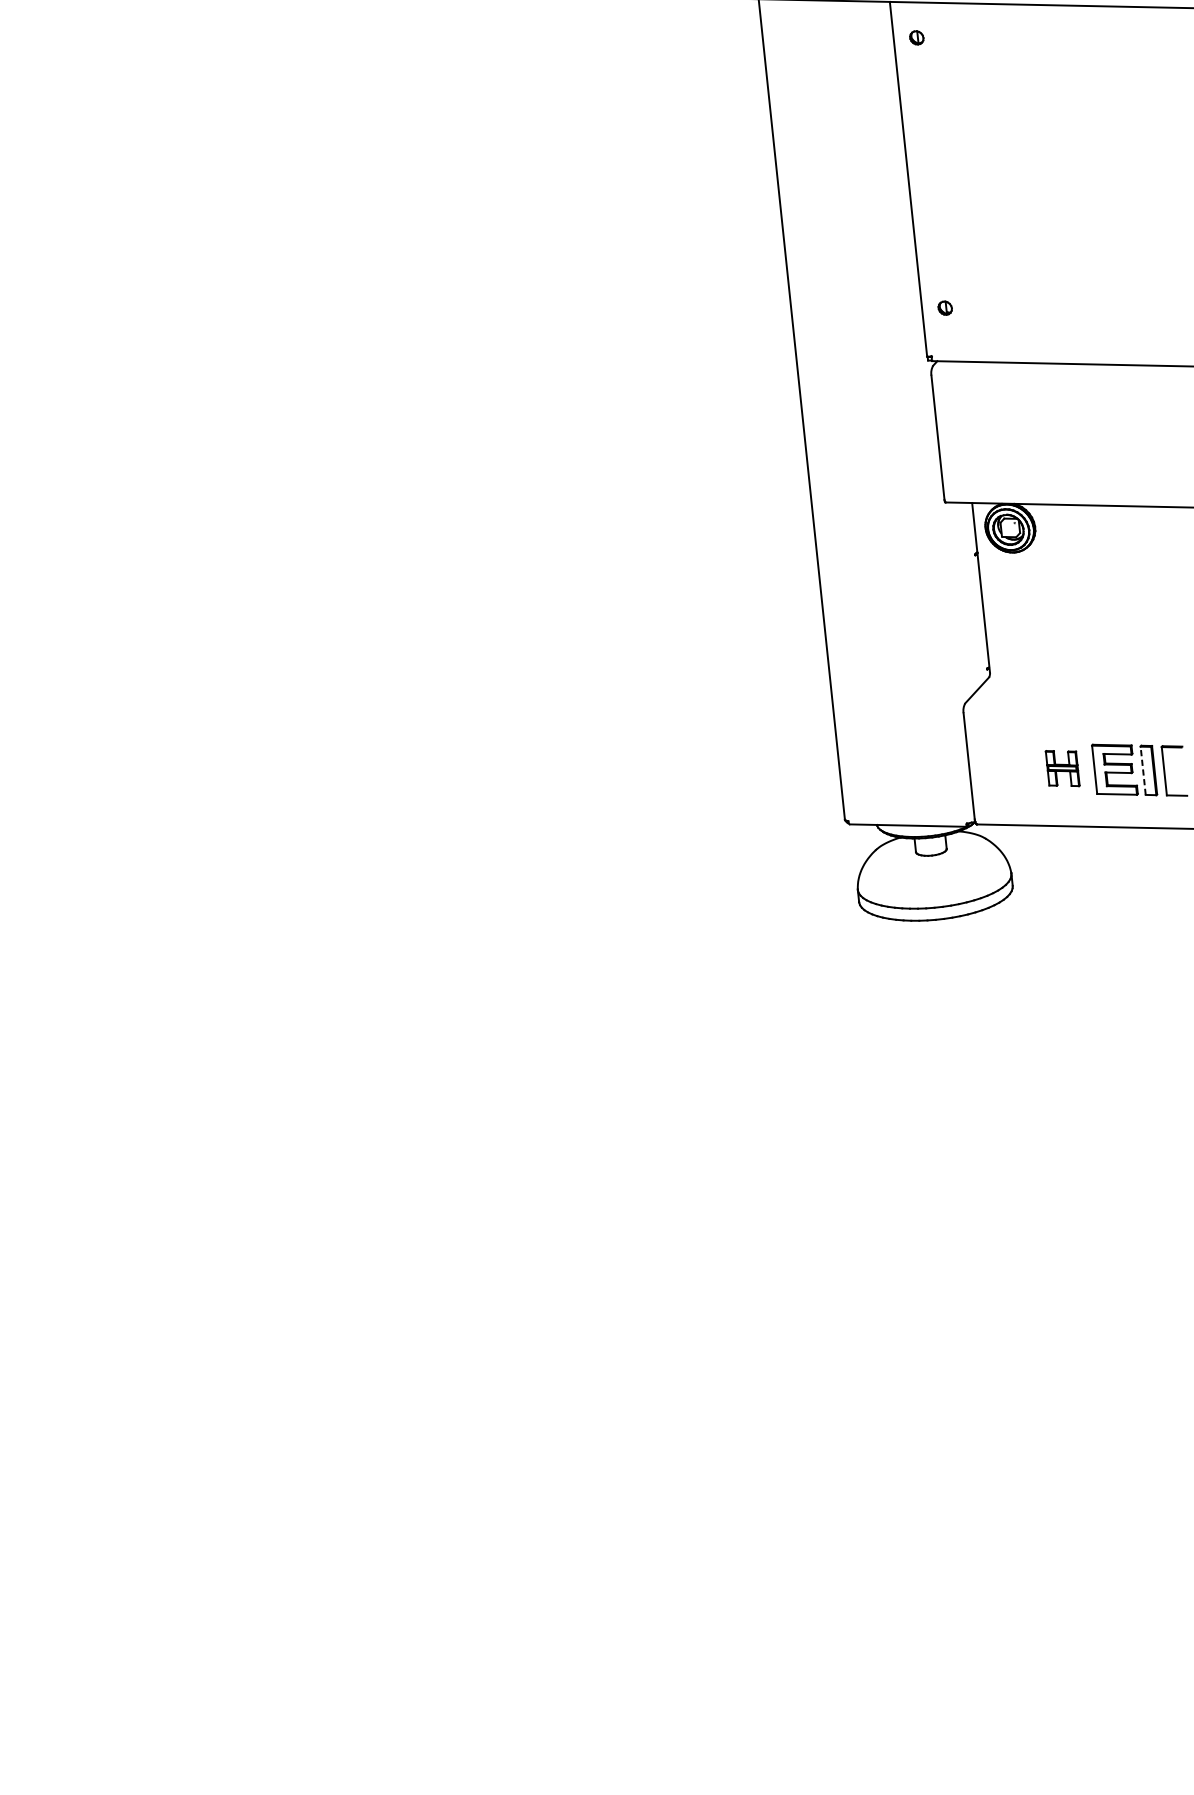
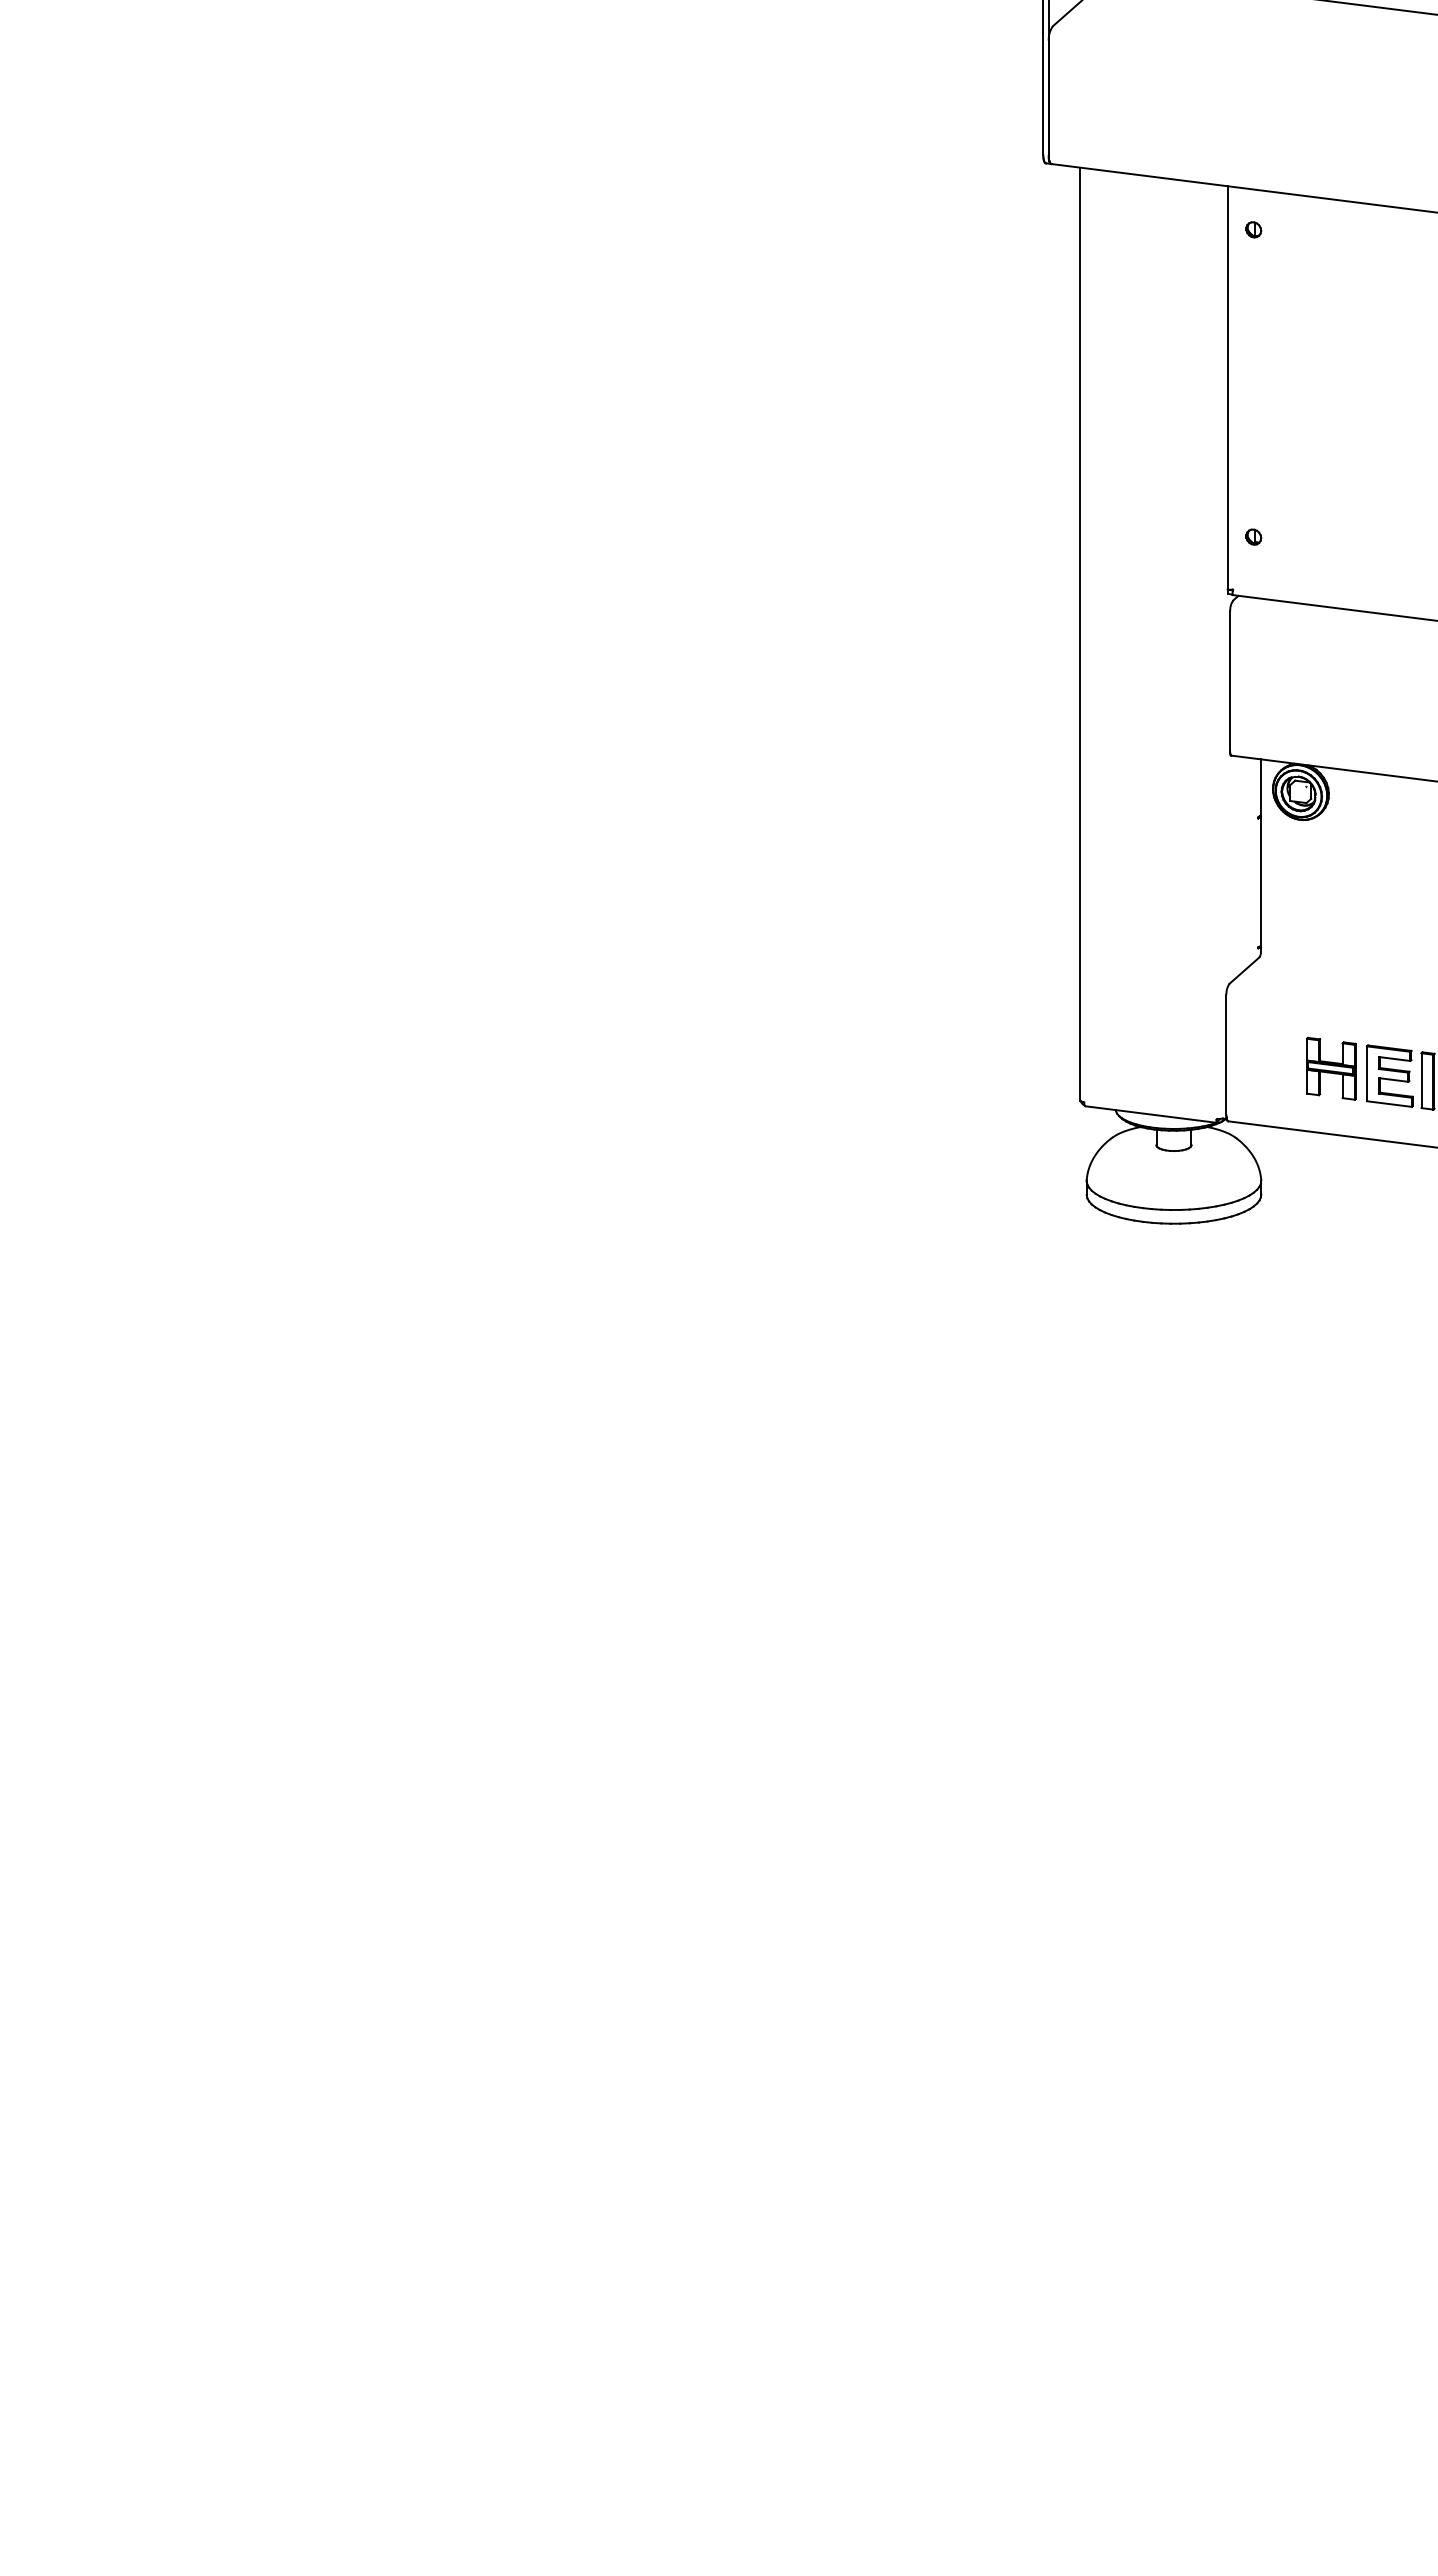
part: (1062, 768) -> (1331, 1068), size x1.43
line: (1143, 770) -> (1421, 1080), dashed -> solid

